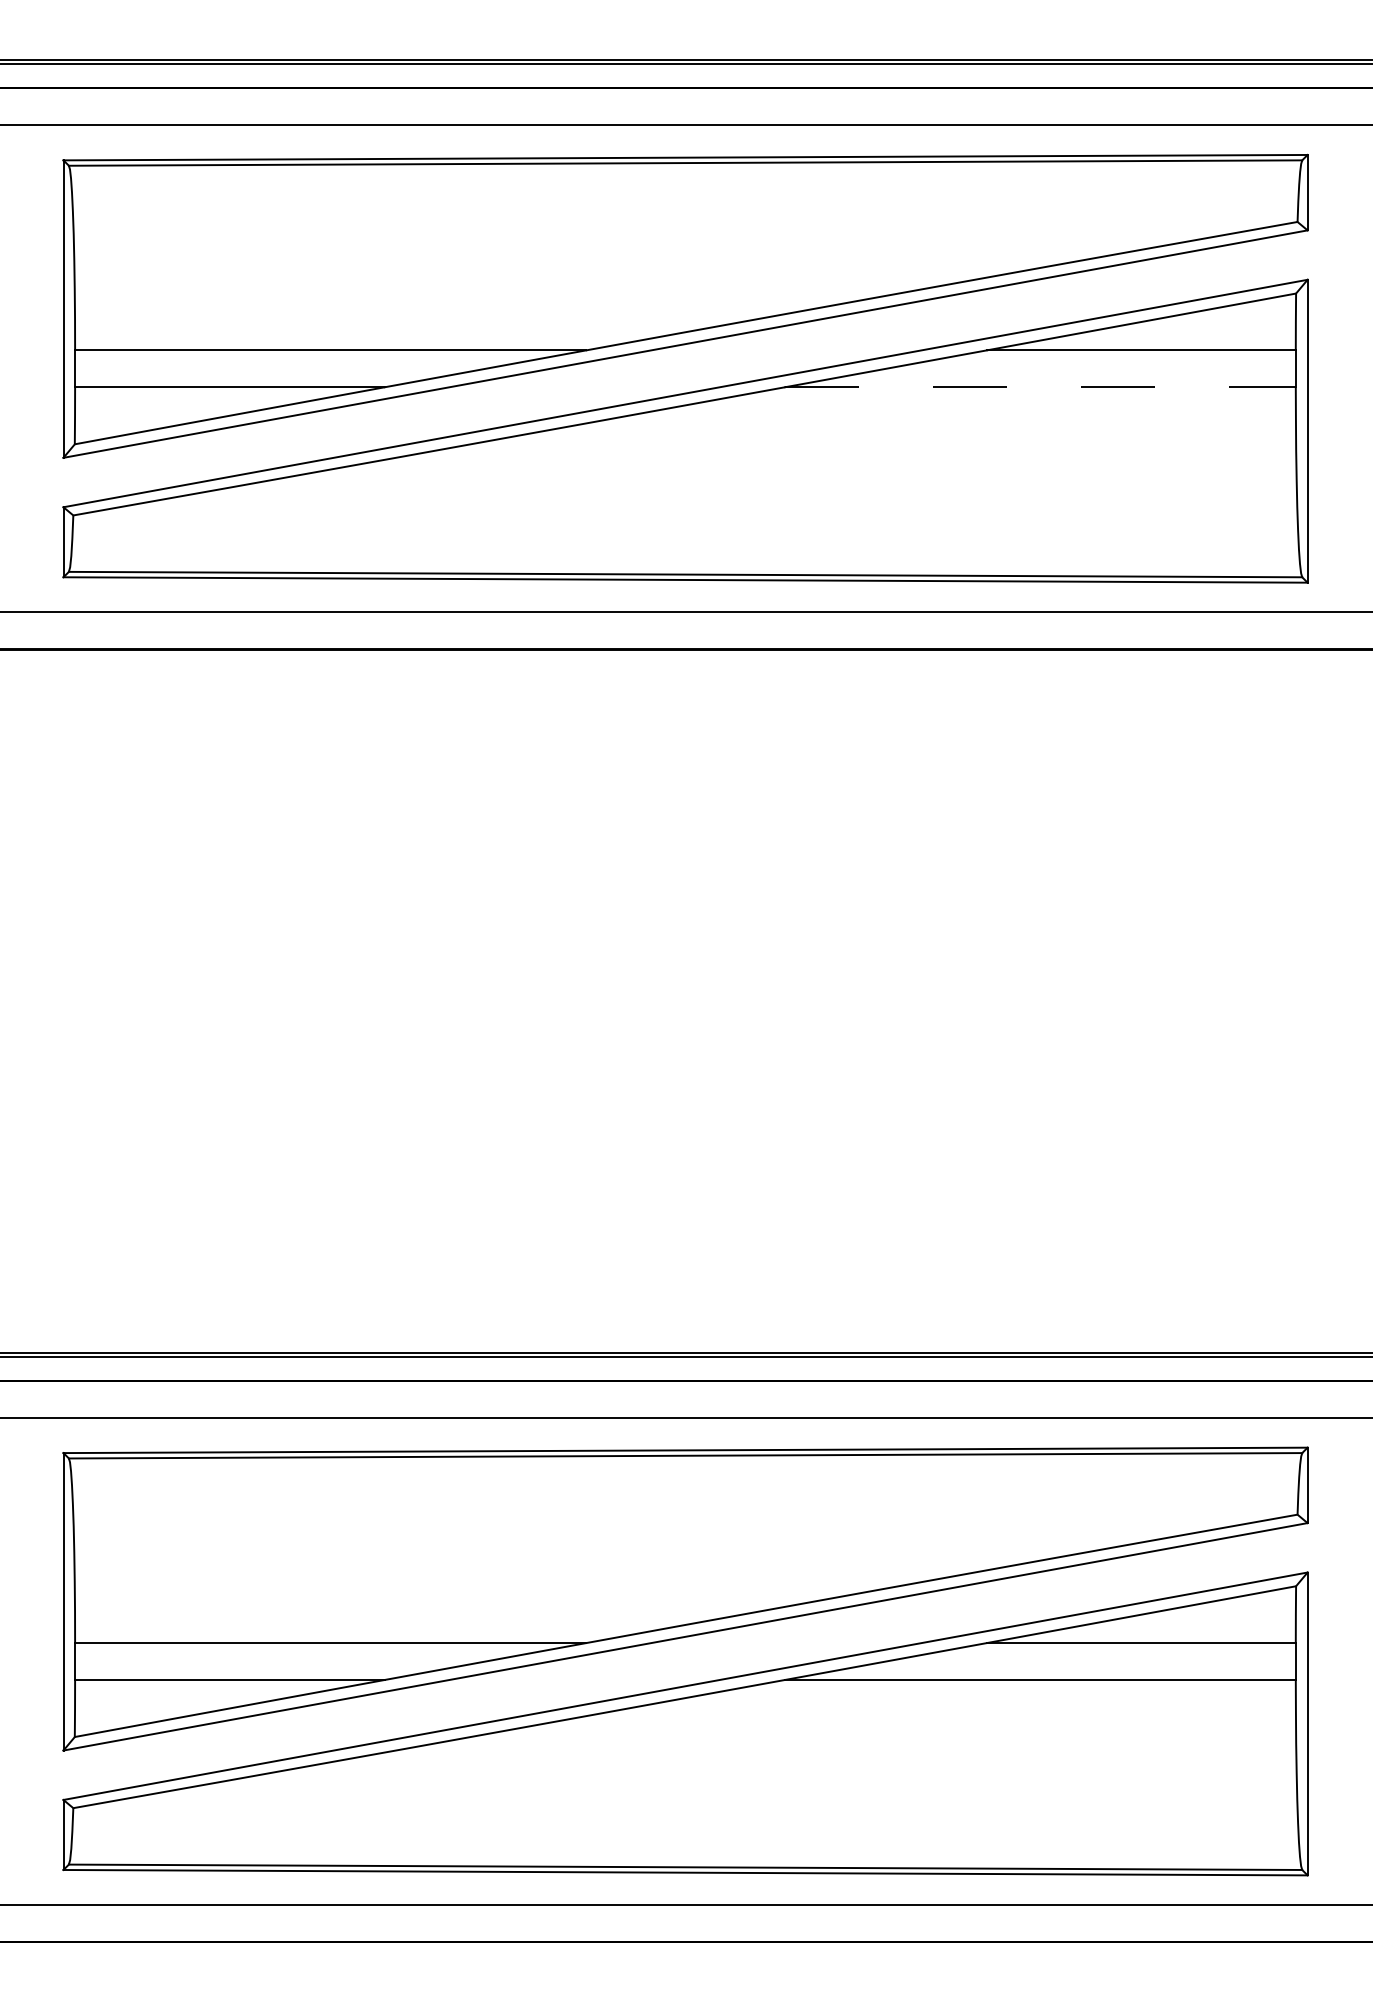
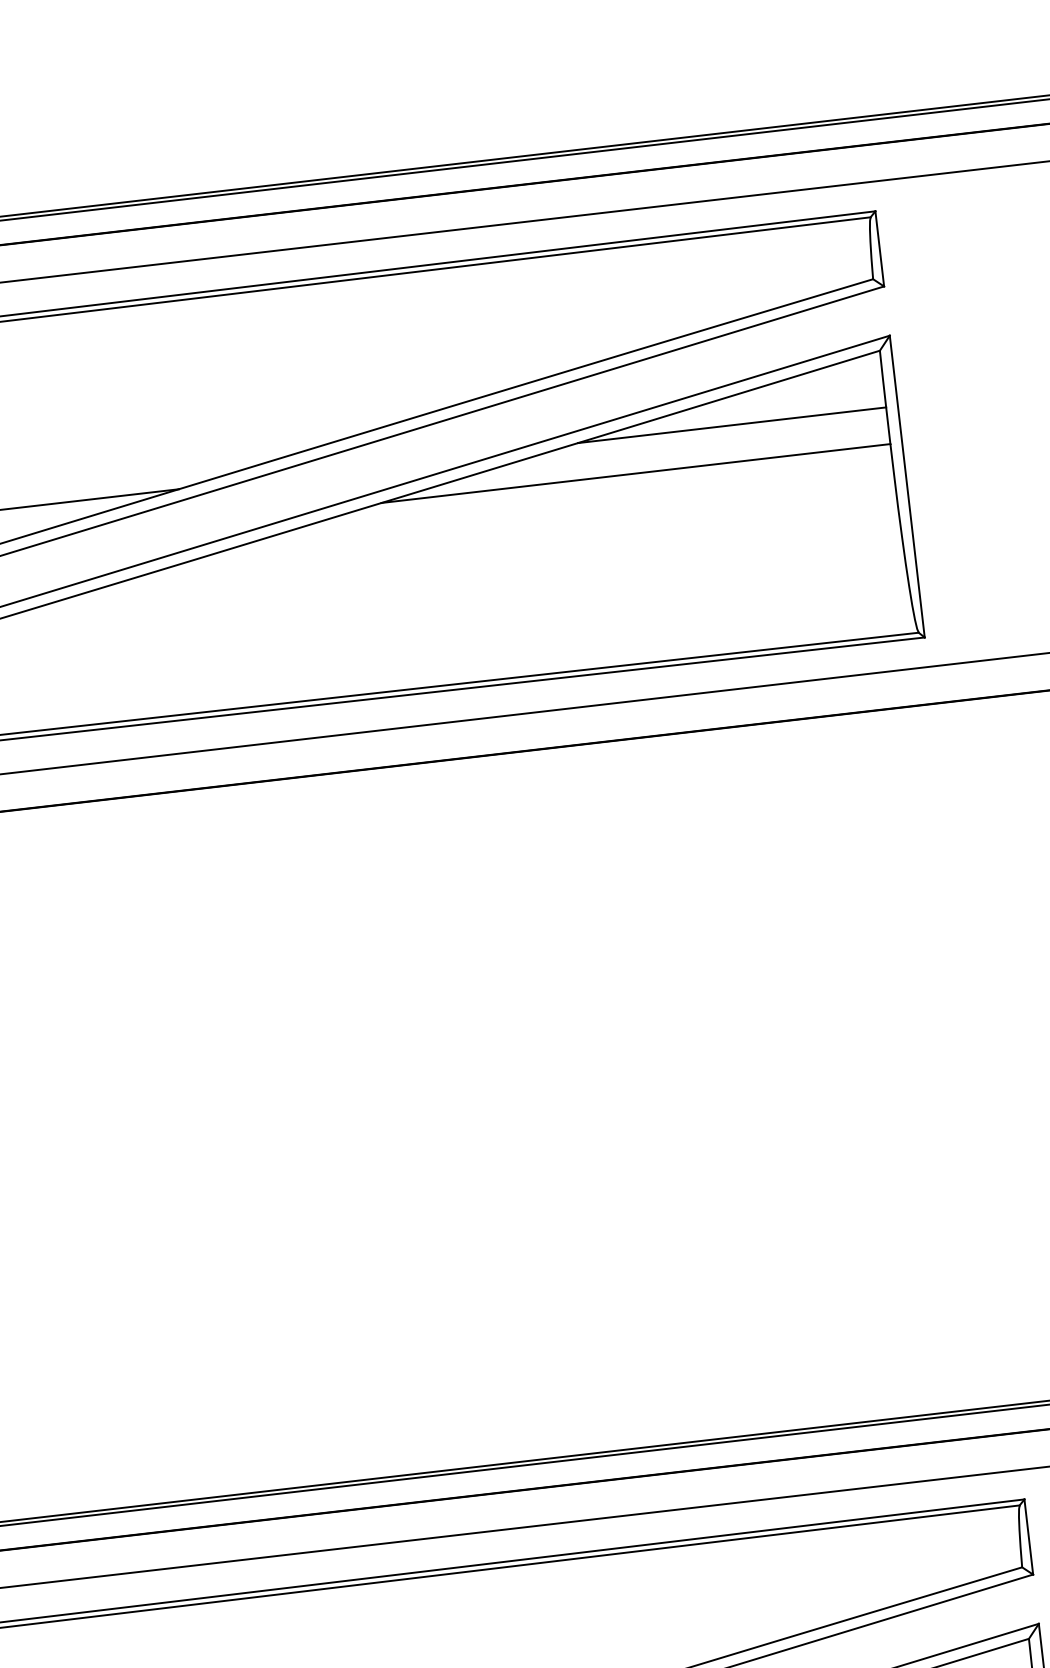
line: (1041, 387) -> (637, 473), dashed -> solid

